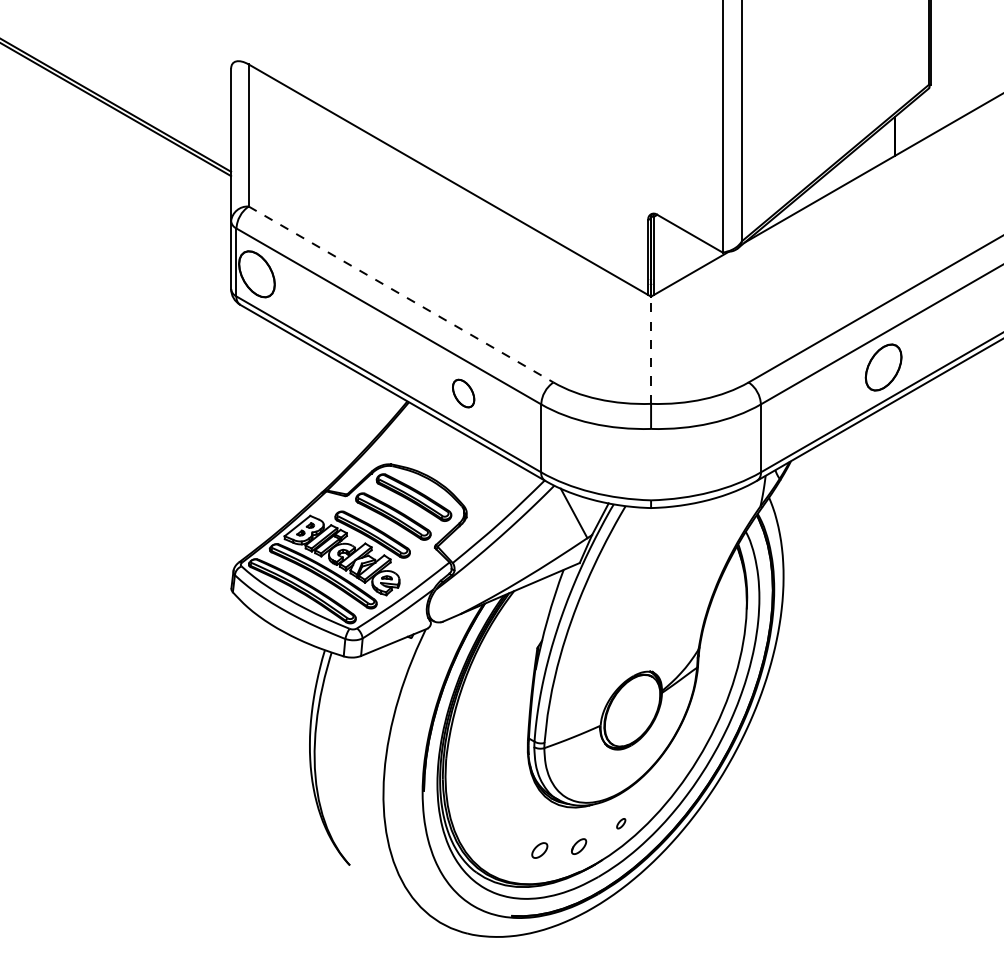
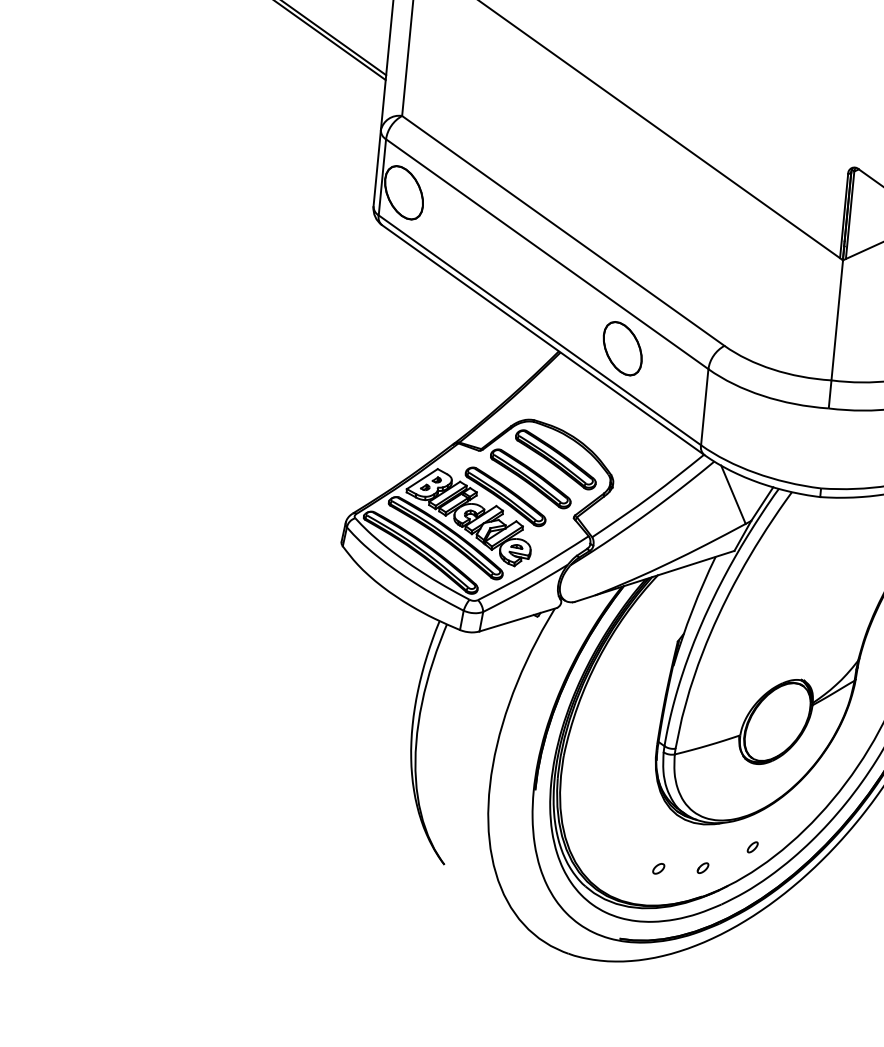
line: (401, 294) -> (563, 230), dashed -> solid
line: (651, 350) -> (837, 320), dashed -> solid
part: (463, 393) -> (622, 348), size x1.67
part: (578, 845) -> (702, 867), size x0.62
part: (539, 850) -> (658, 868), size x0.62

